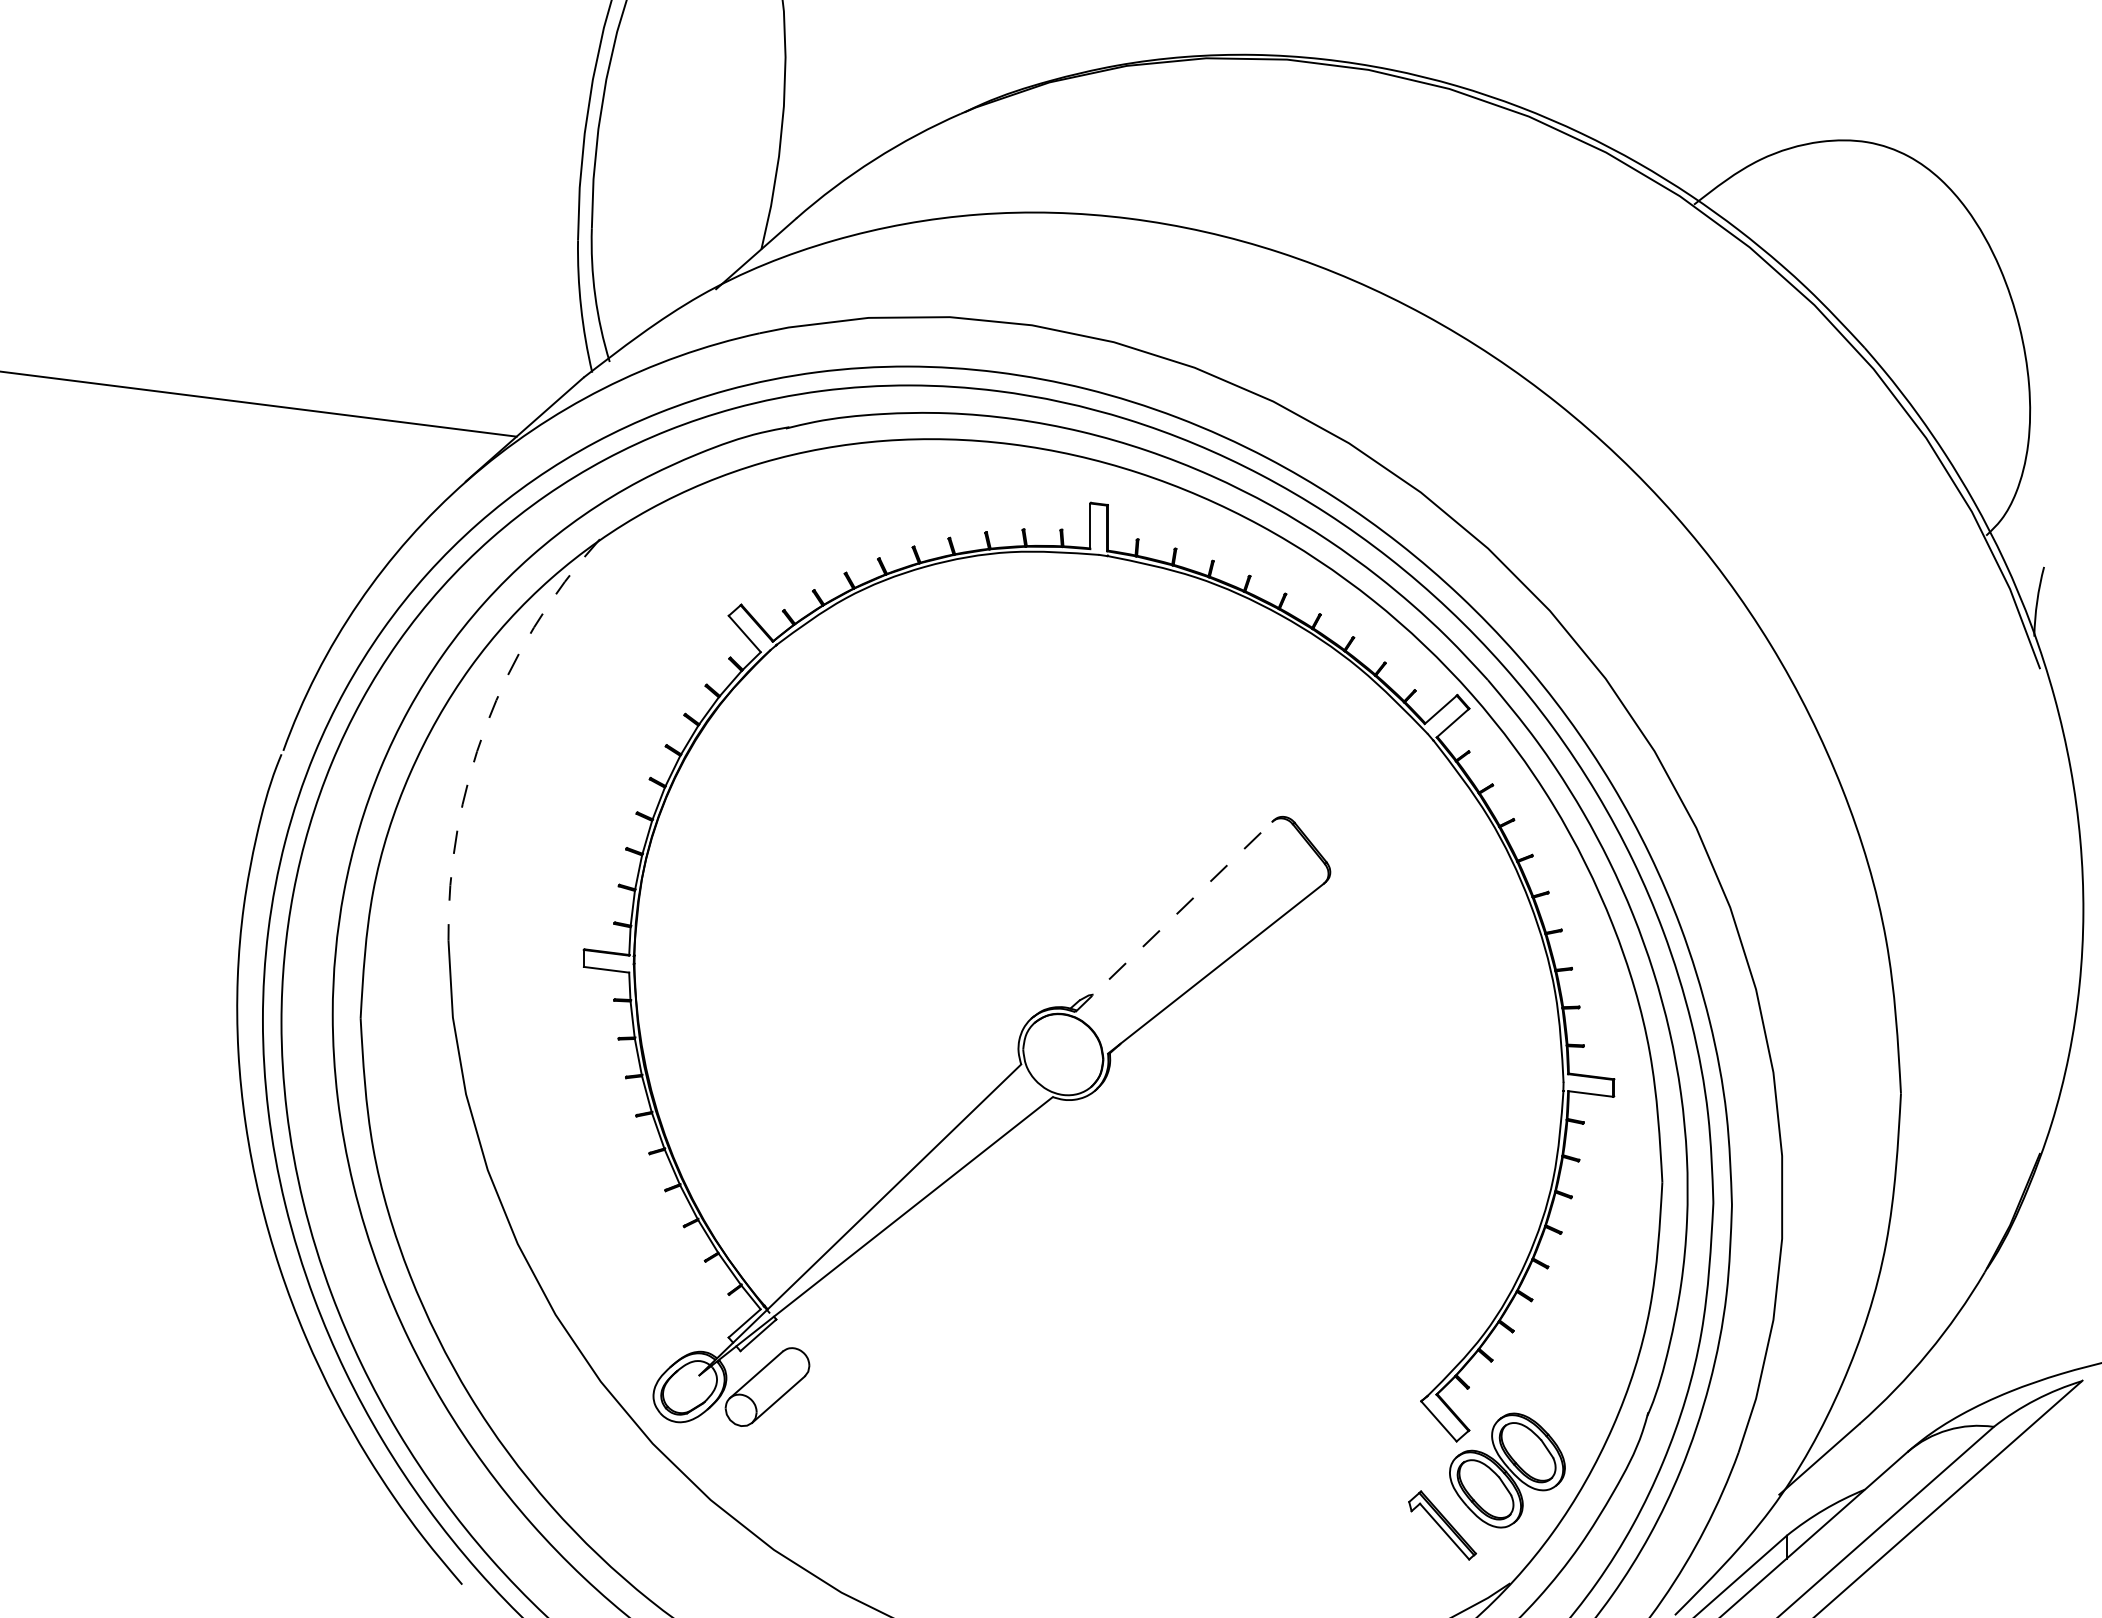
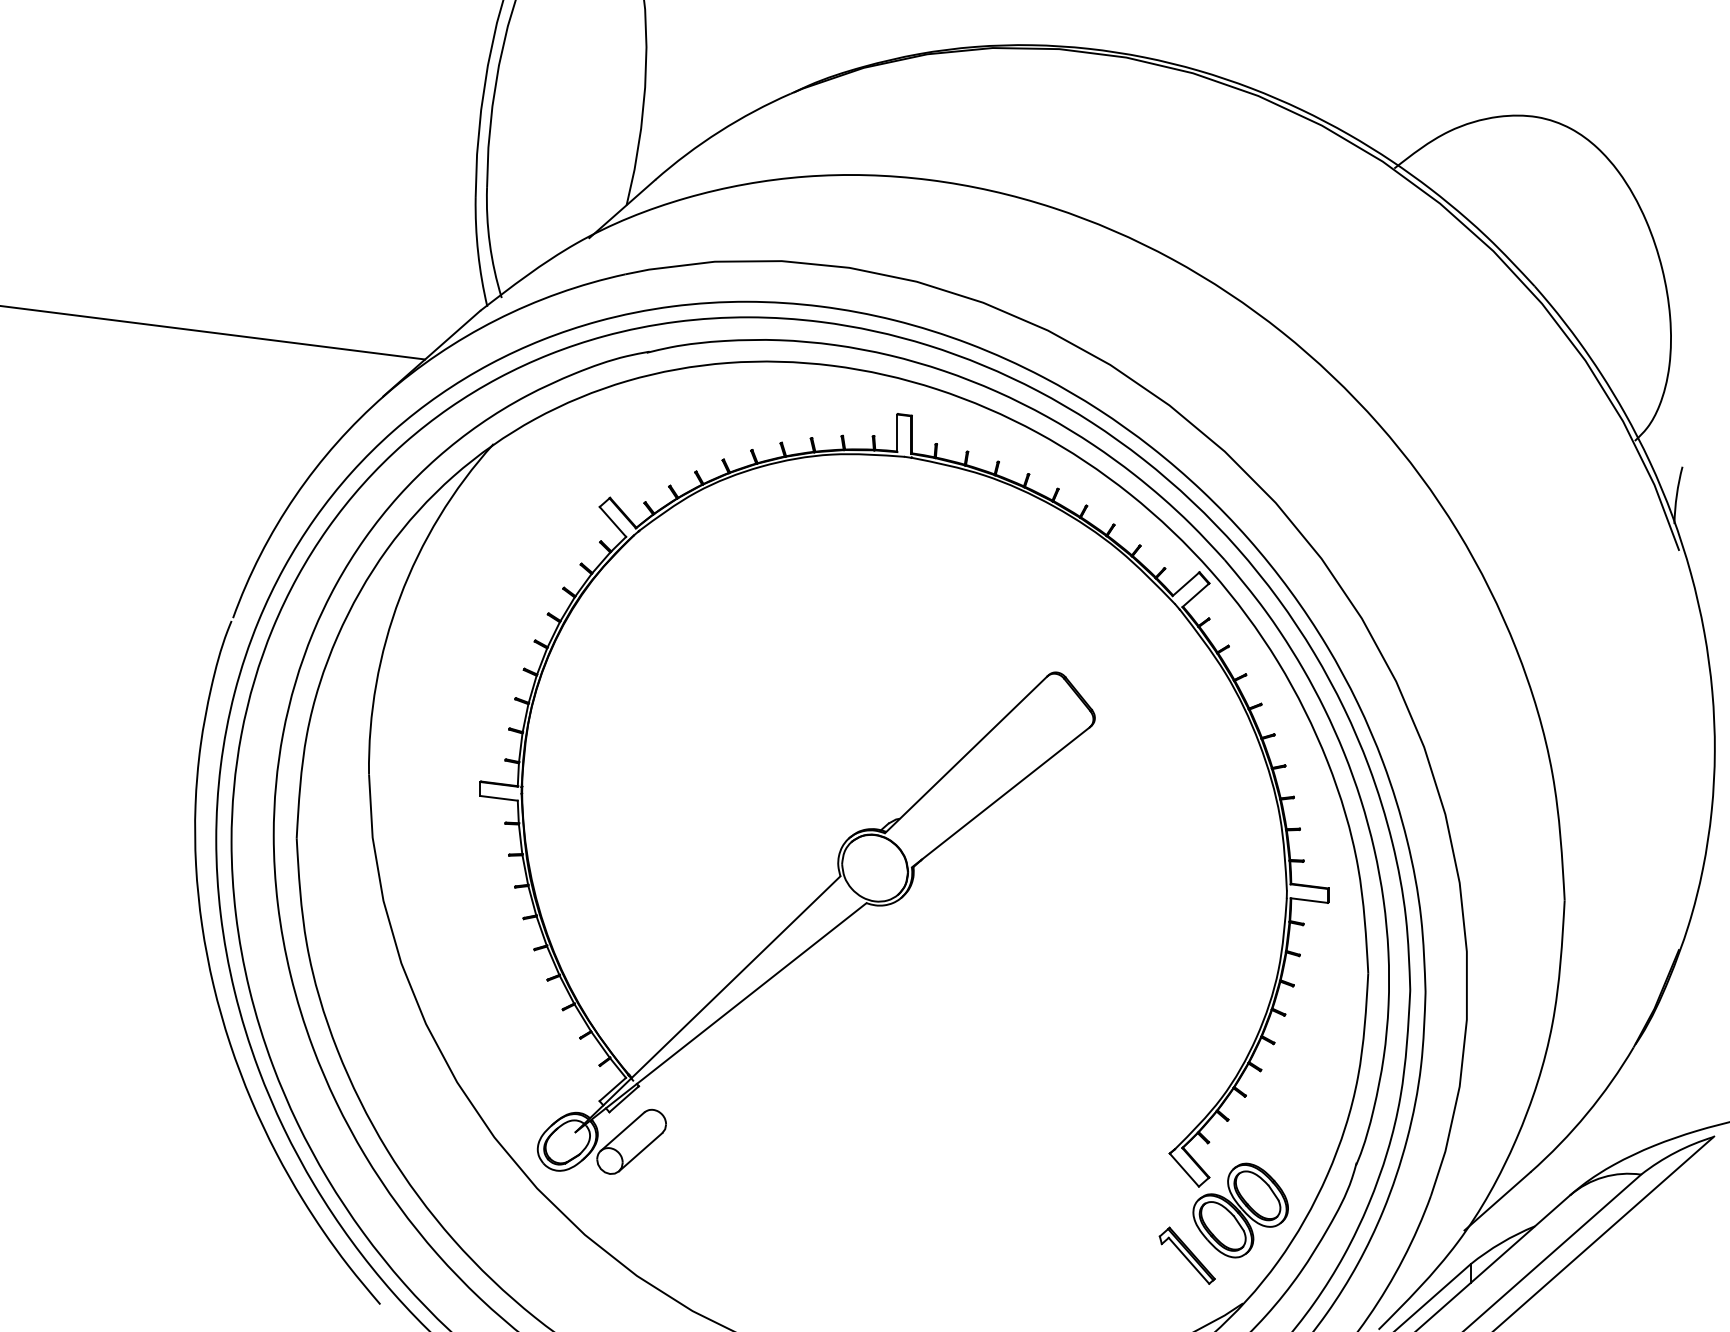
arc: (486, 725) -> (400, 597), dashed -> solid
line: (1174, 916) -> (966, 754), dashed -> solid

